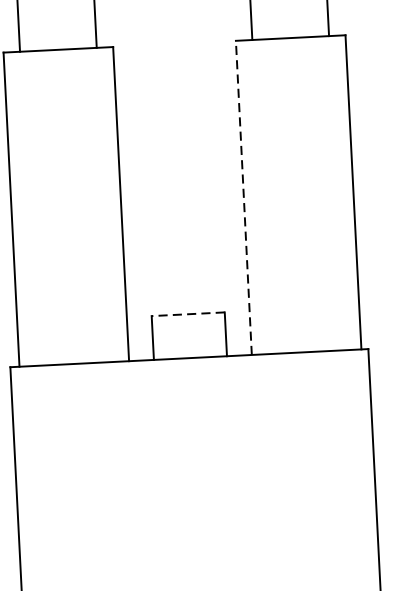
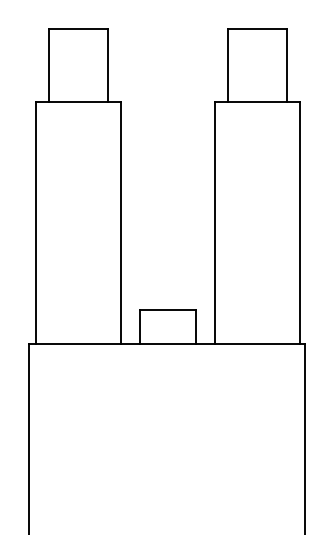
line: (244, 197) -> (215, 222), dashed -> solid
line: (187, 314) -> (167, 310), dashed -> solid

